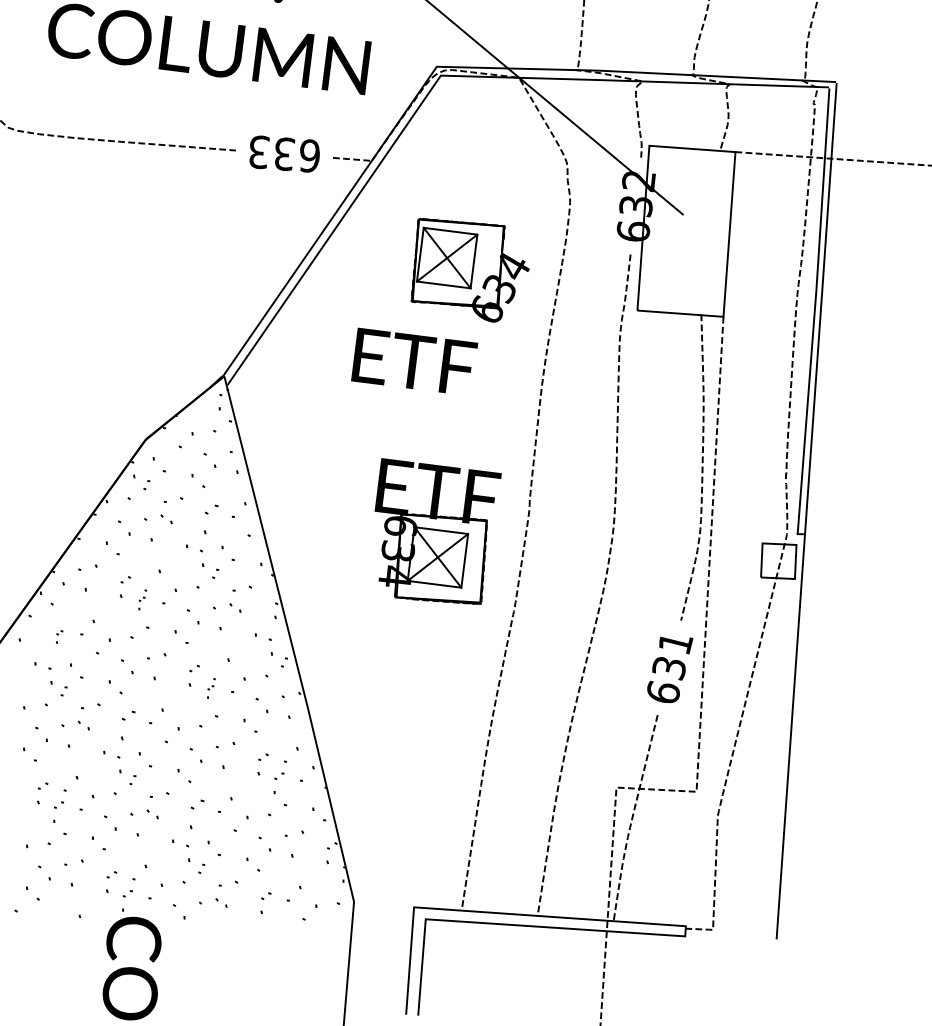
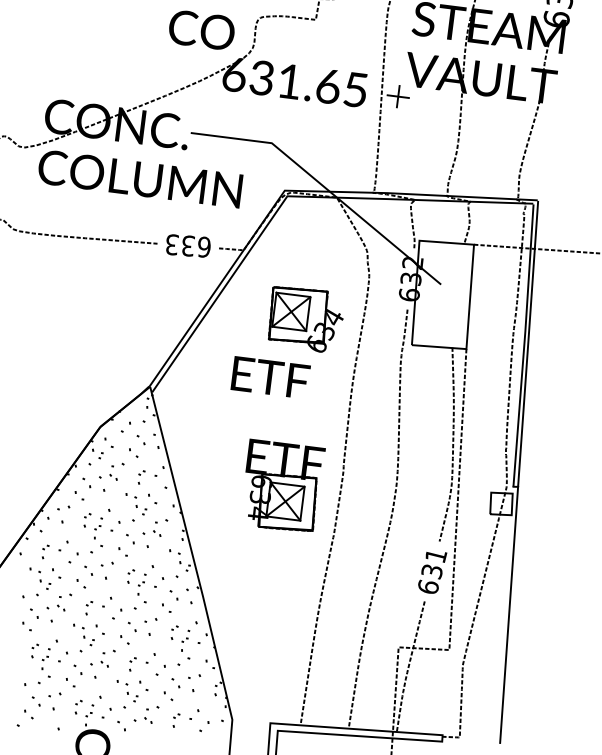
part: (210, 519) -> (141, 477), size x0.71
part: (142, 599) -> (98, 528), size x1.67
part: (59, 636) -> (45, 551), size x1.67
part: (210, 688) -> (141, 584), size x1.67
part: (128, 726) -> (89, 608), size x0.71
part: (196, 814) -> (132, 664), size x0.71

